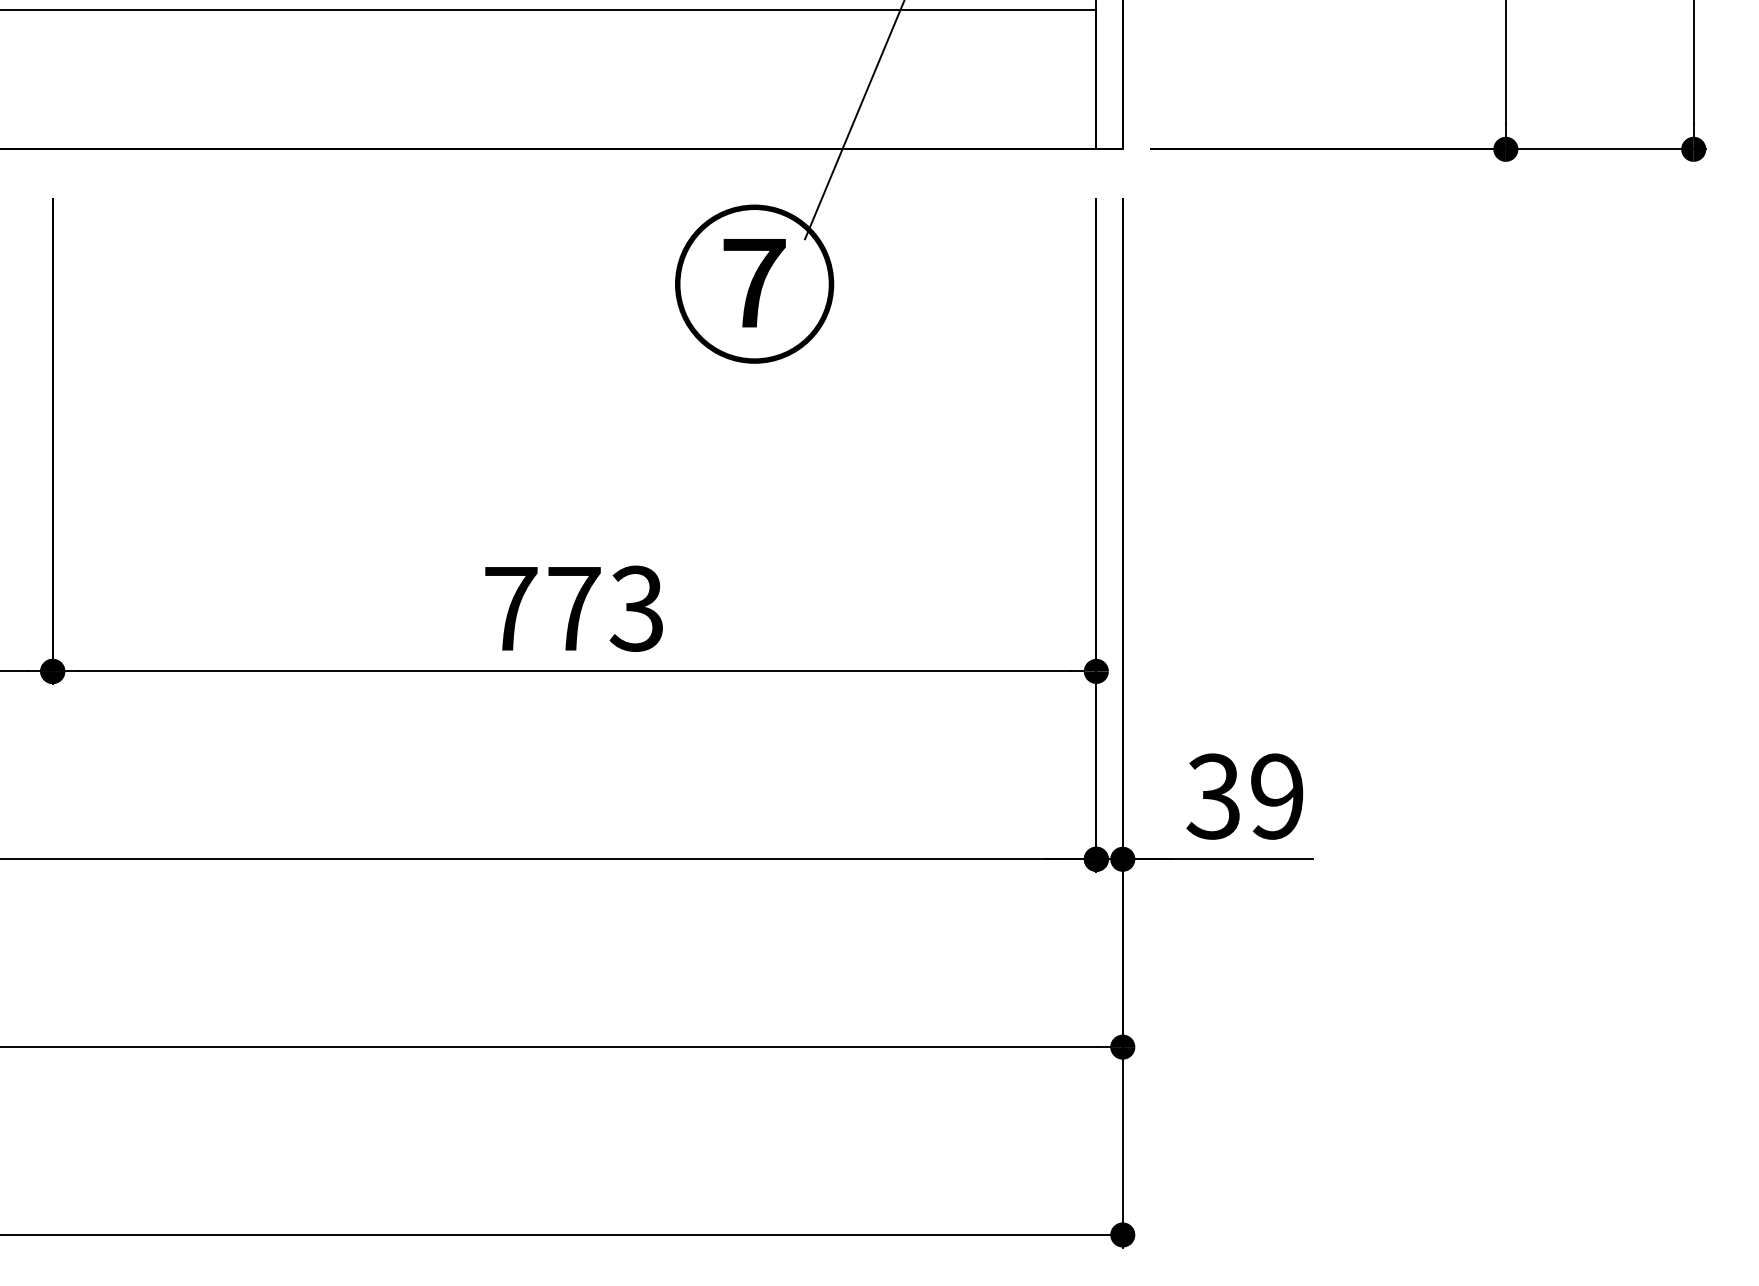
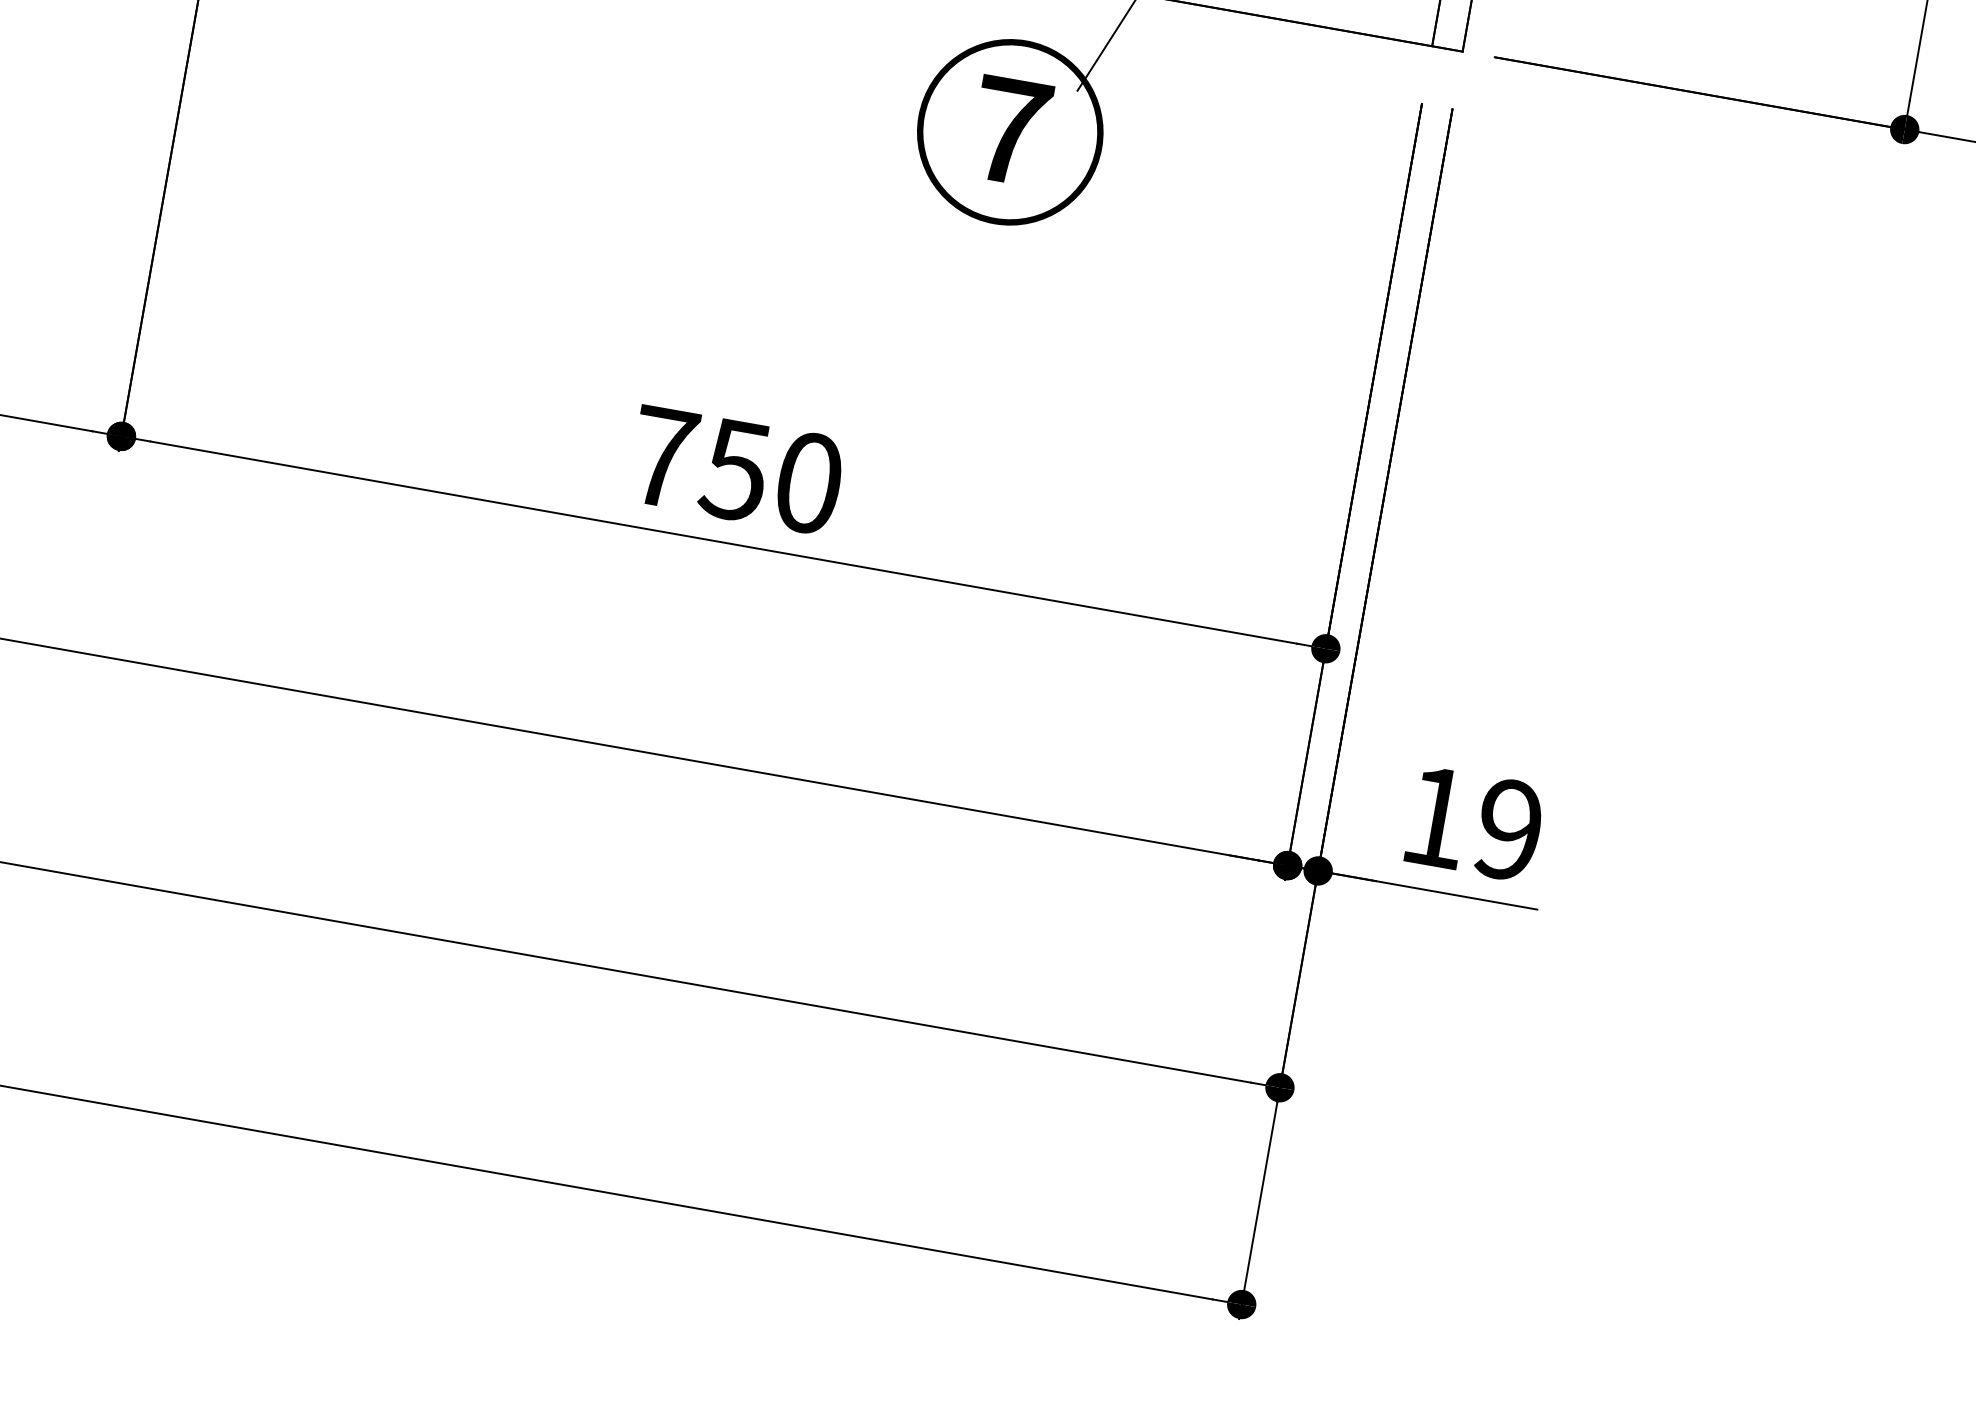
text: (604, 608) -> (771, 476), 773 -> 750
text: (1212, 796) -> (1434, 816), 39 -> 19

